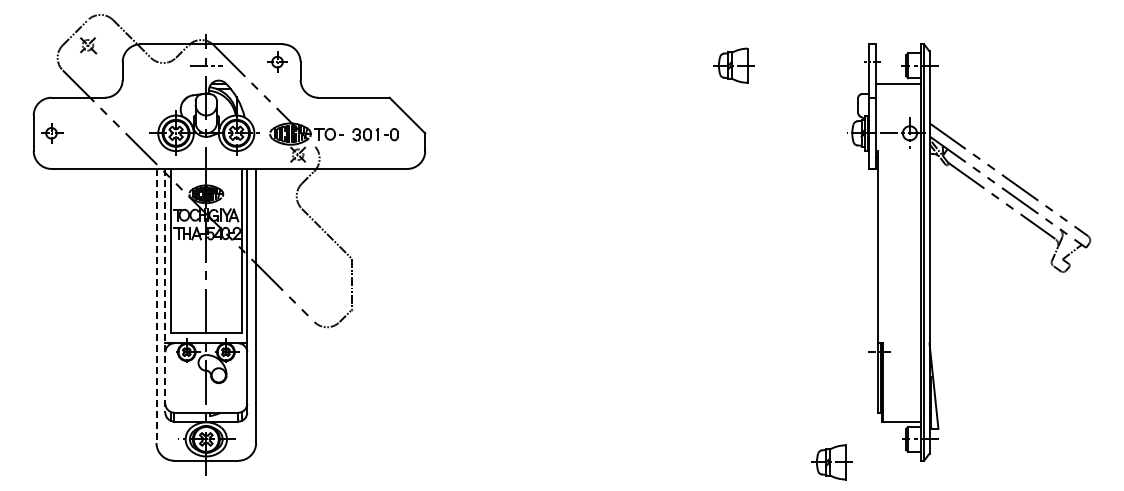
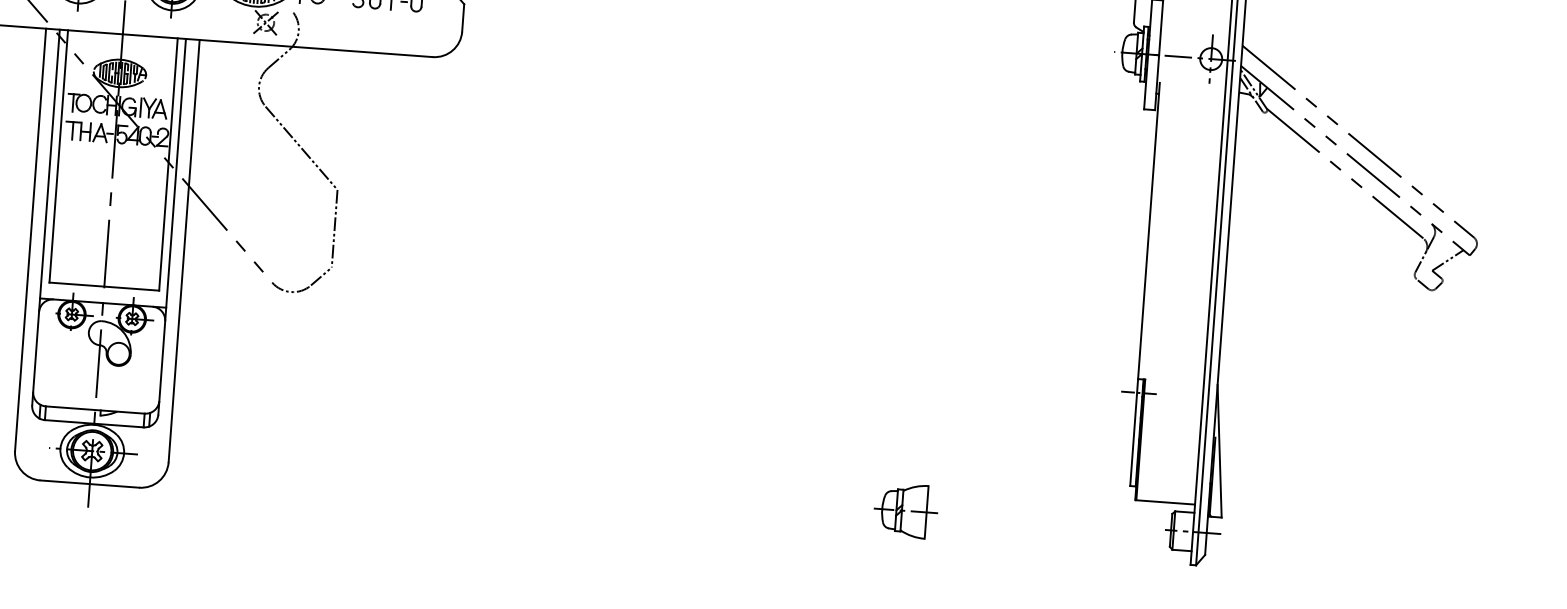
line: (165, 290) -> (46, 217), dashed -> solid
line: (156, 306) -> (30, 240), dashed -> solid
part: (831, 462) -> (904, 510), moved

